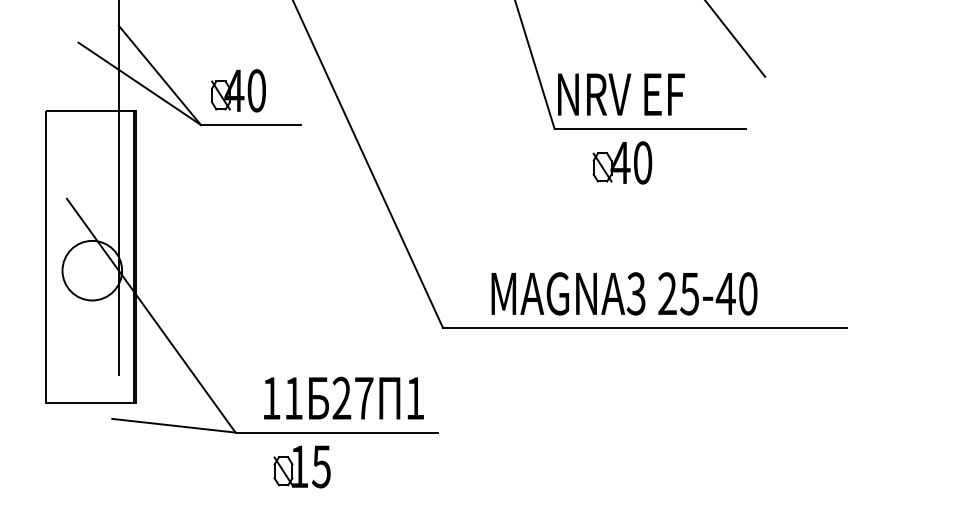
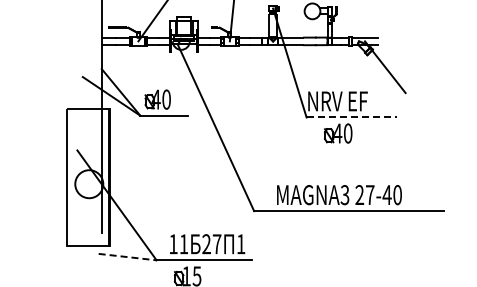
line: (652, 128) -> (352, 117), solid -> dashed
text: (688, 294) -> (369, 195), 25-40 -> 27-40
line: (175, 426) -> (128, 257), solid -> dashed

